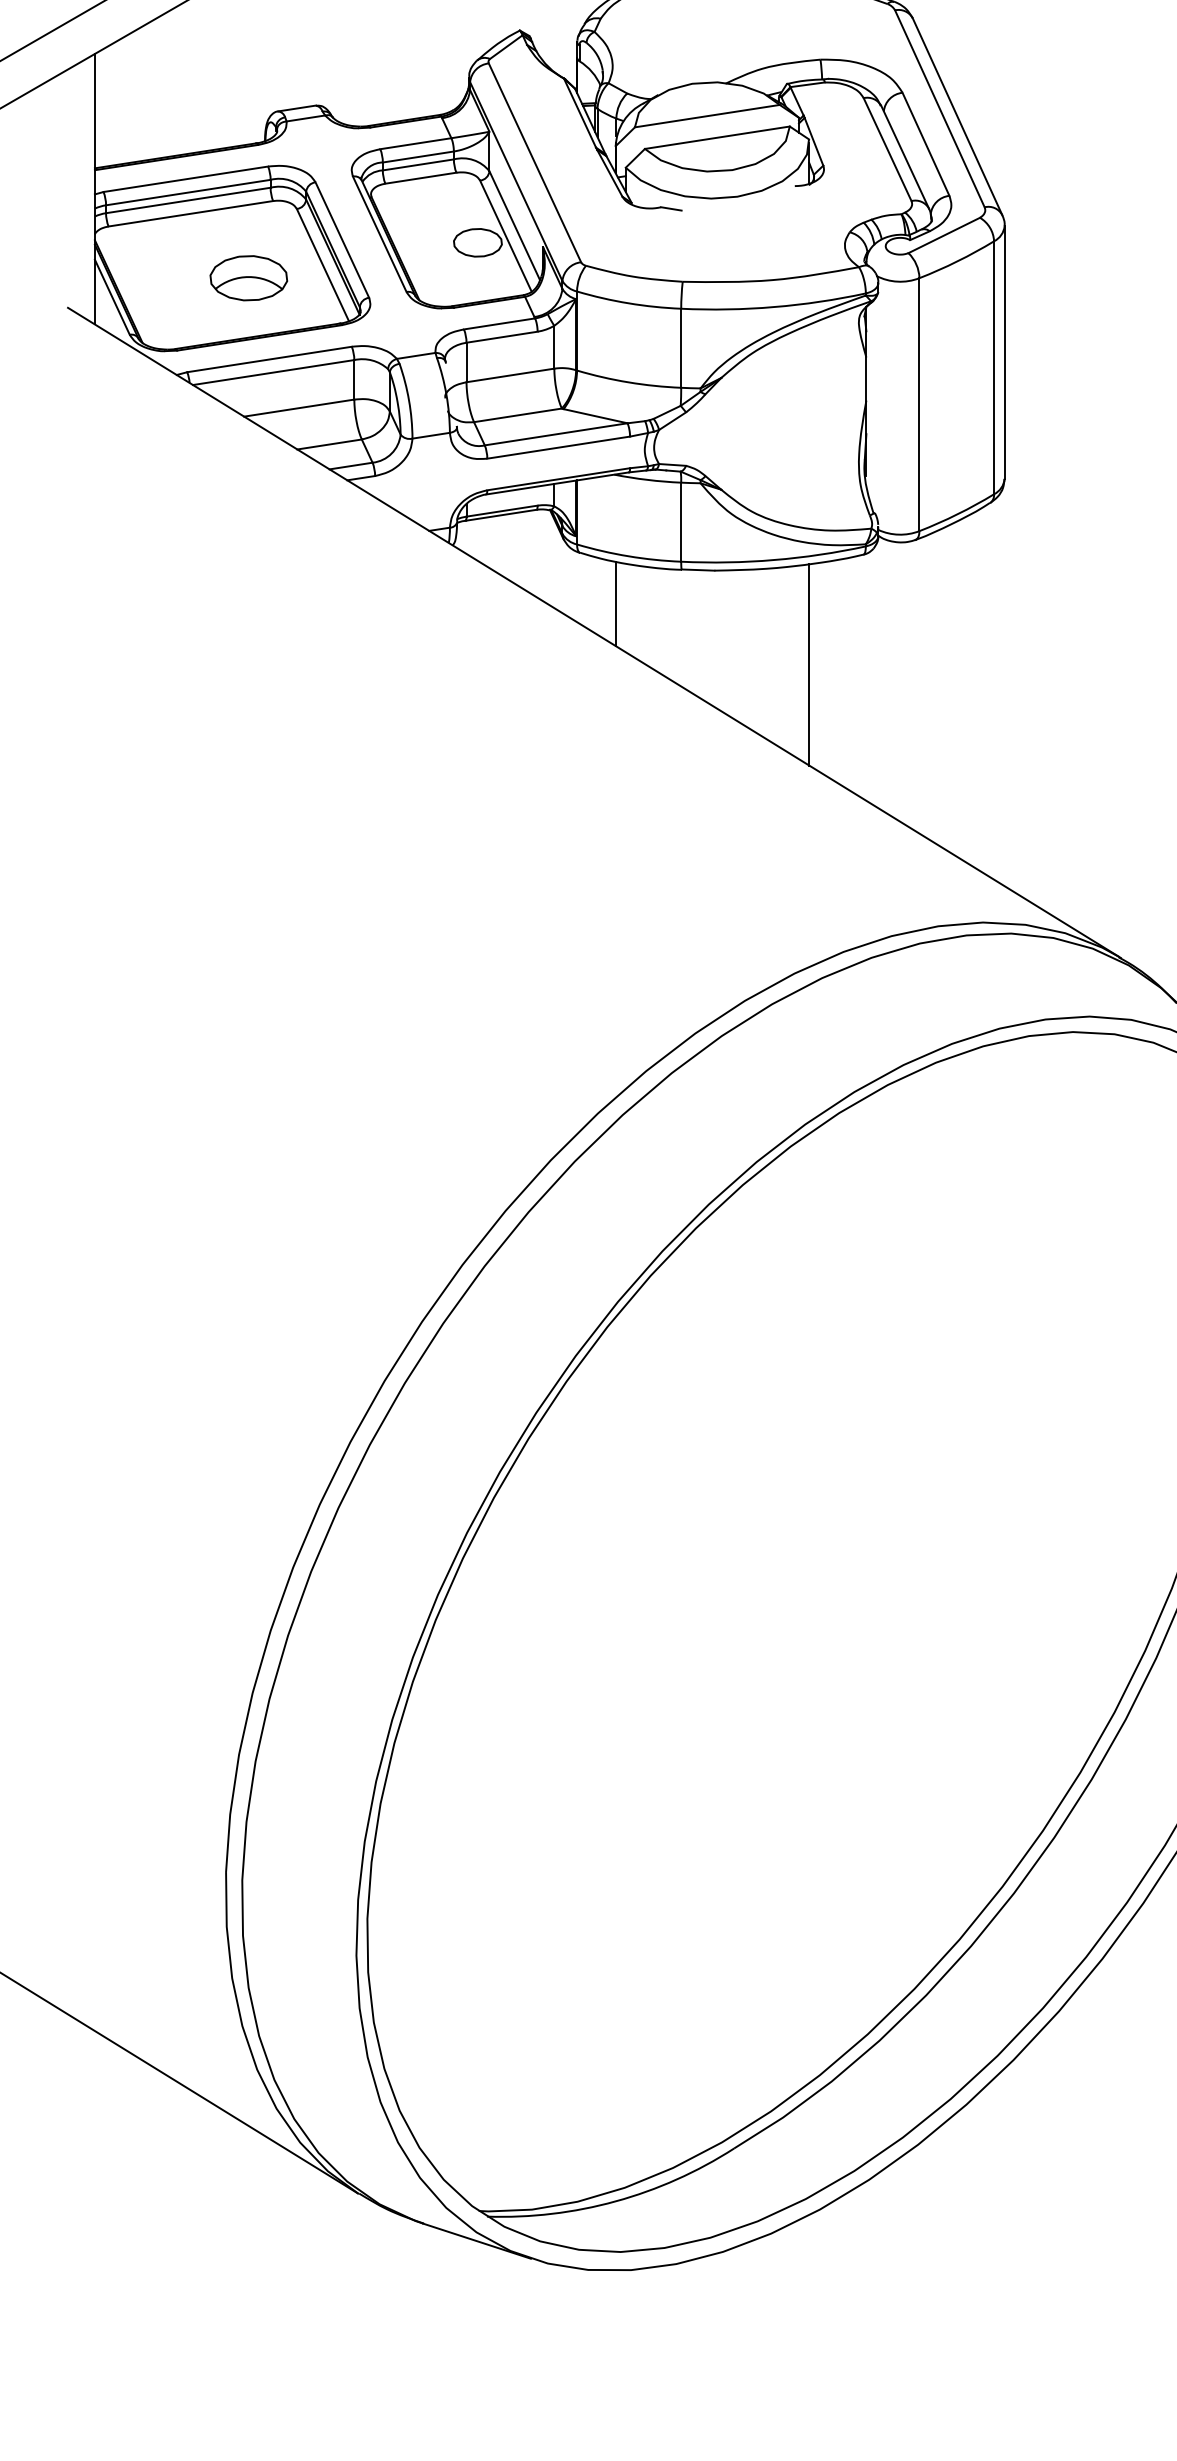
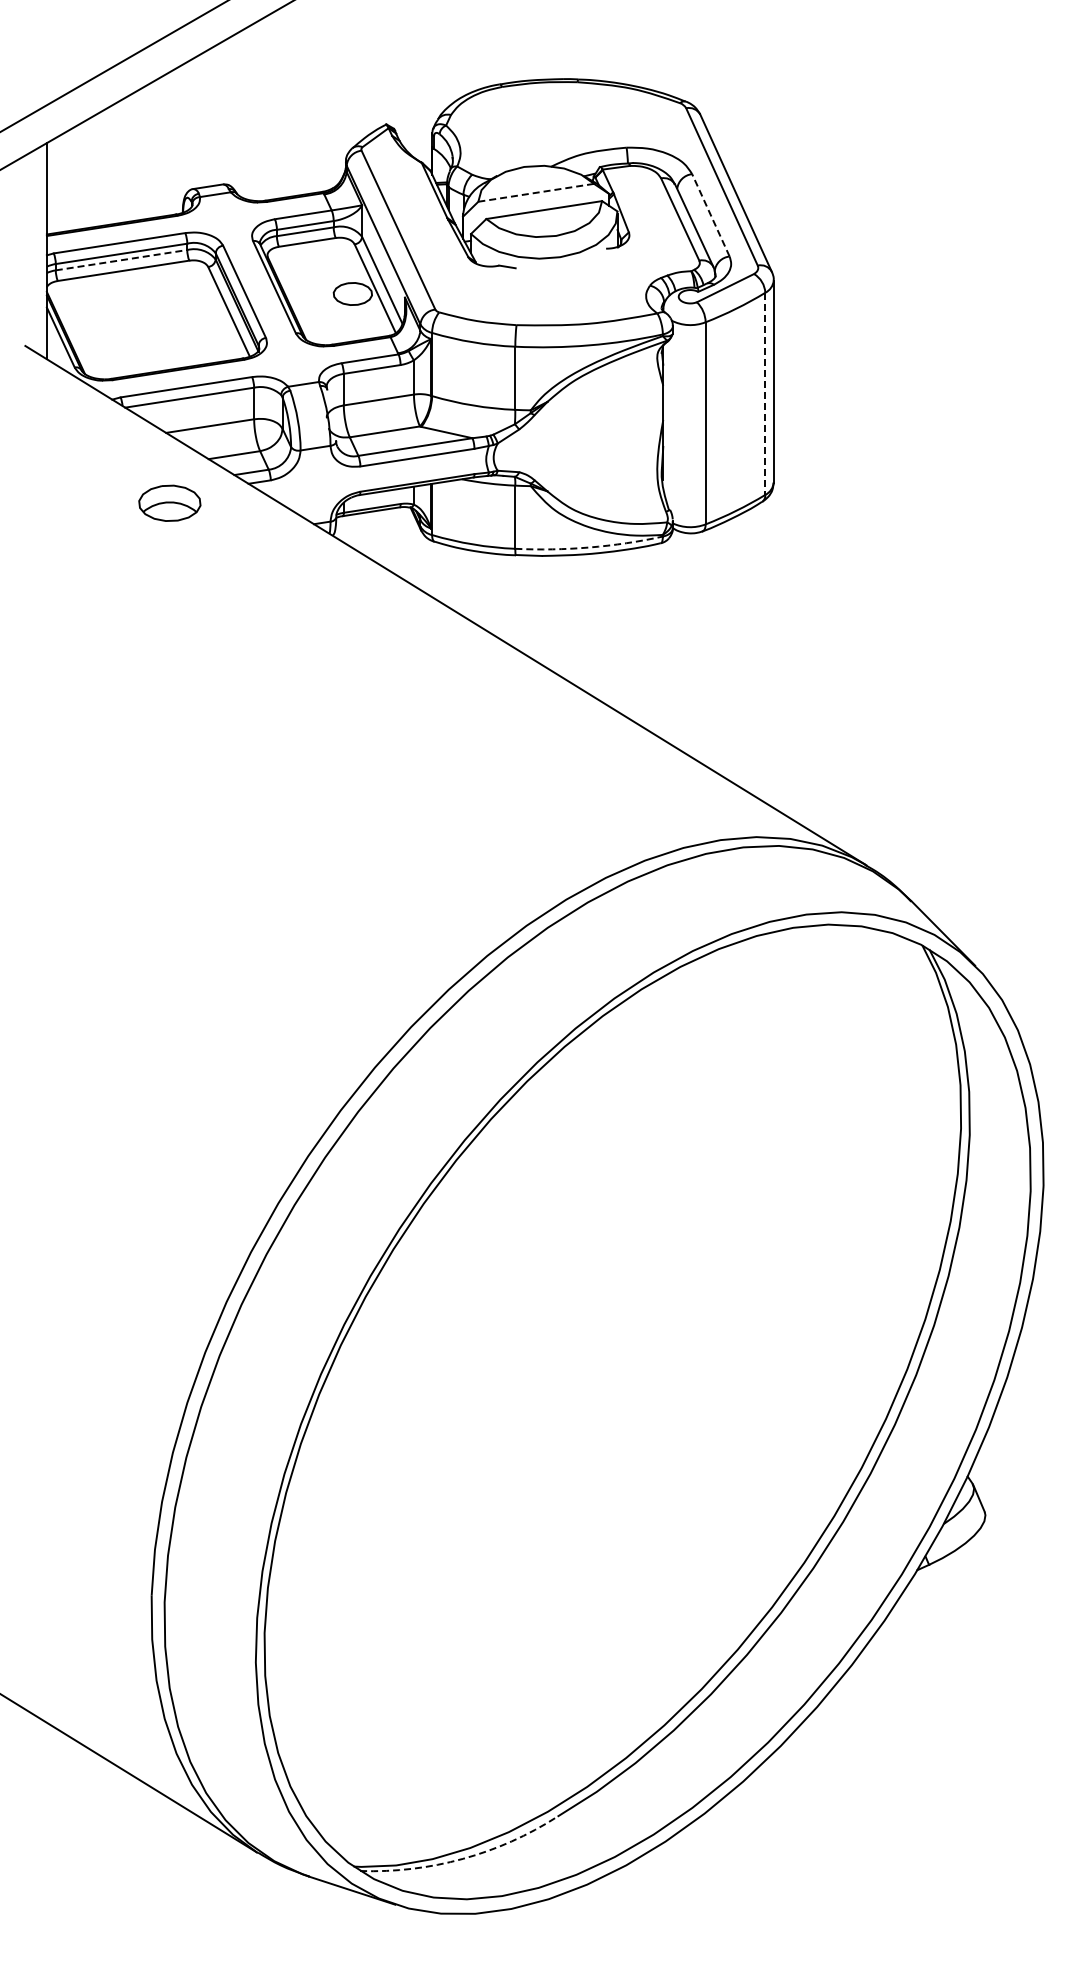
line: (707, 115) -> (536, 192), solid -> dashed
line: (925, 143) -> (710, 214), solid -> dashed
line: (188, 200) -> (121, 260), solid -> dashed
part: (248, 277) -> (169, 502), moved
line: (994, 368) -> (765, 394), solid -> dashed
arc: (774, 560) -> (589, 547), solid -> dashed
line: (615, 603) -> (462, 582), removed
line: (809, 663) -> (617, 630), removed
arc: (616, 2200) -> (463, 1858), solid -> dashed

